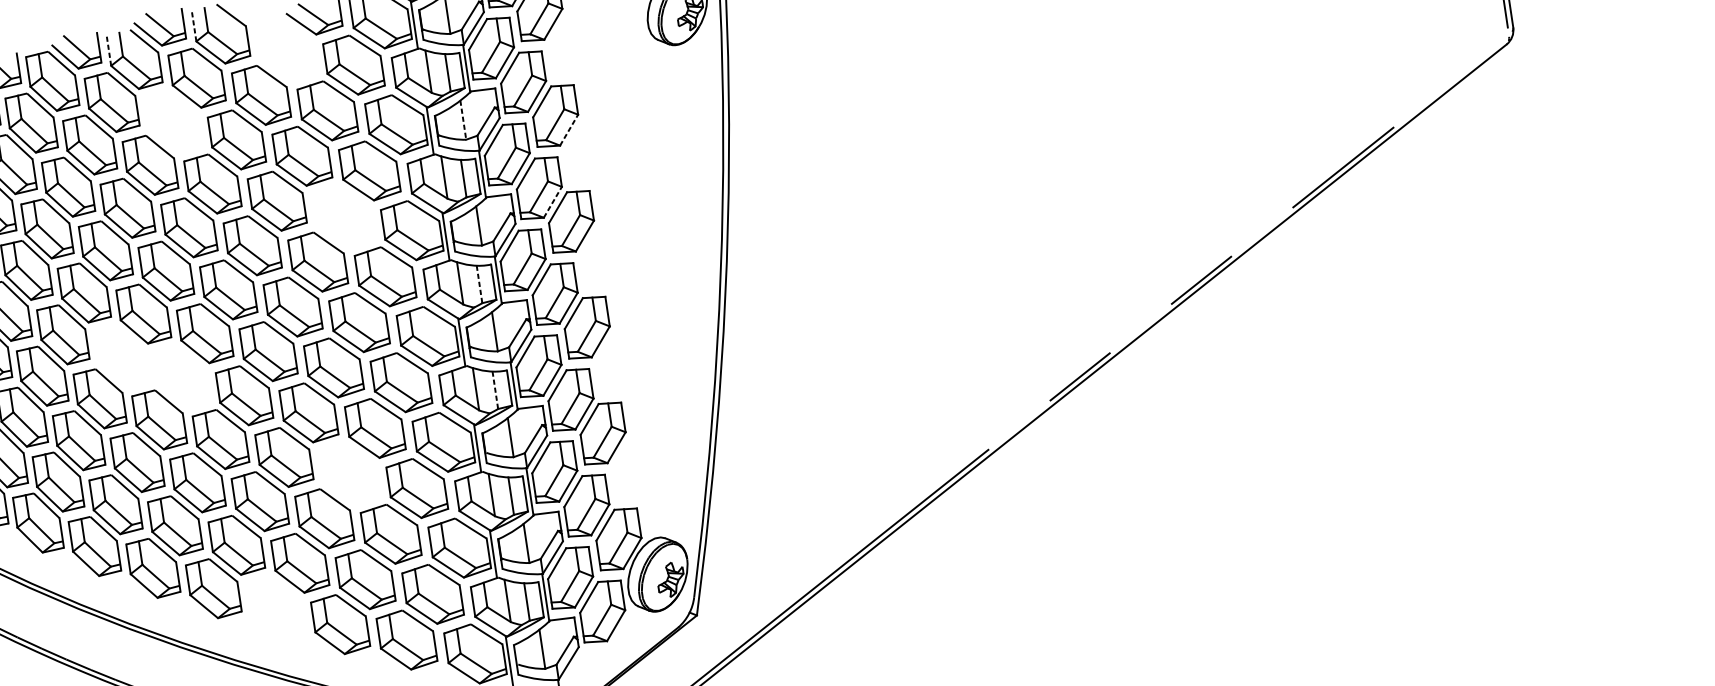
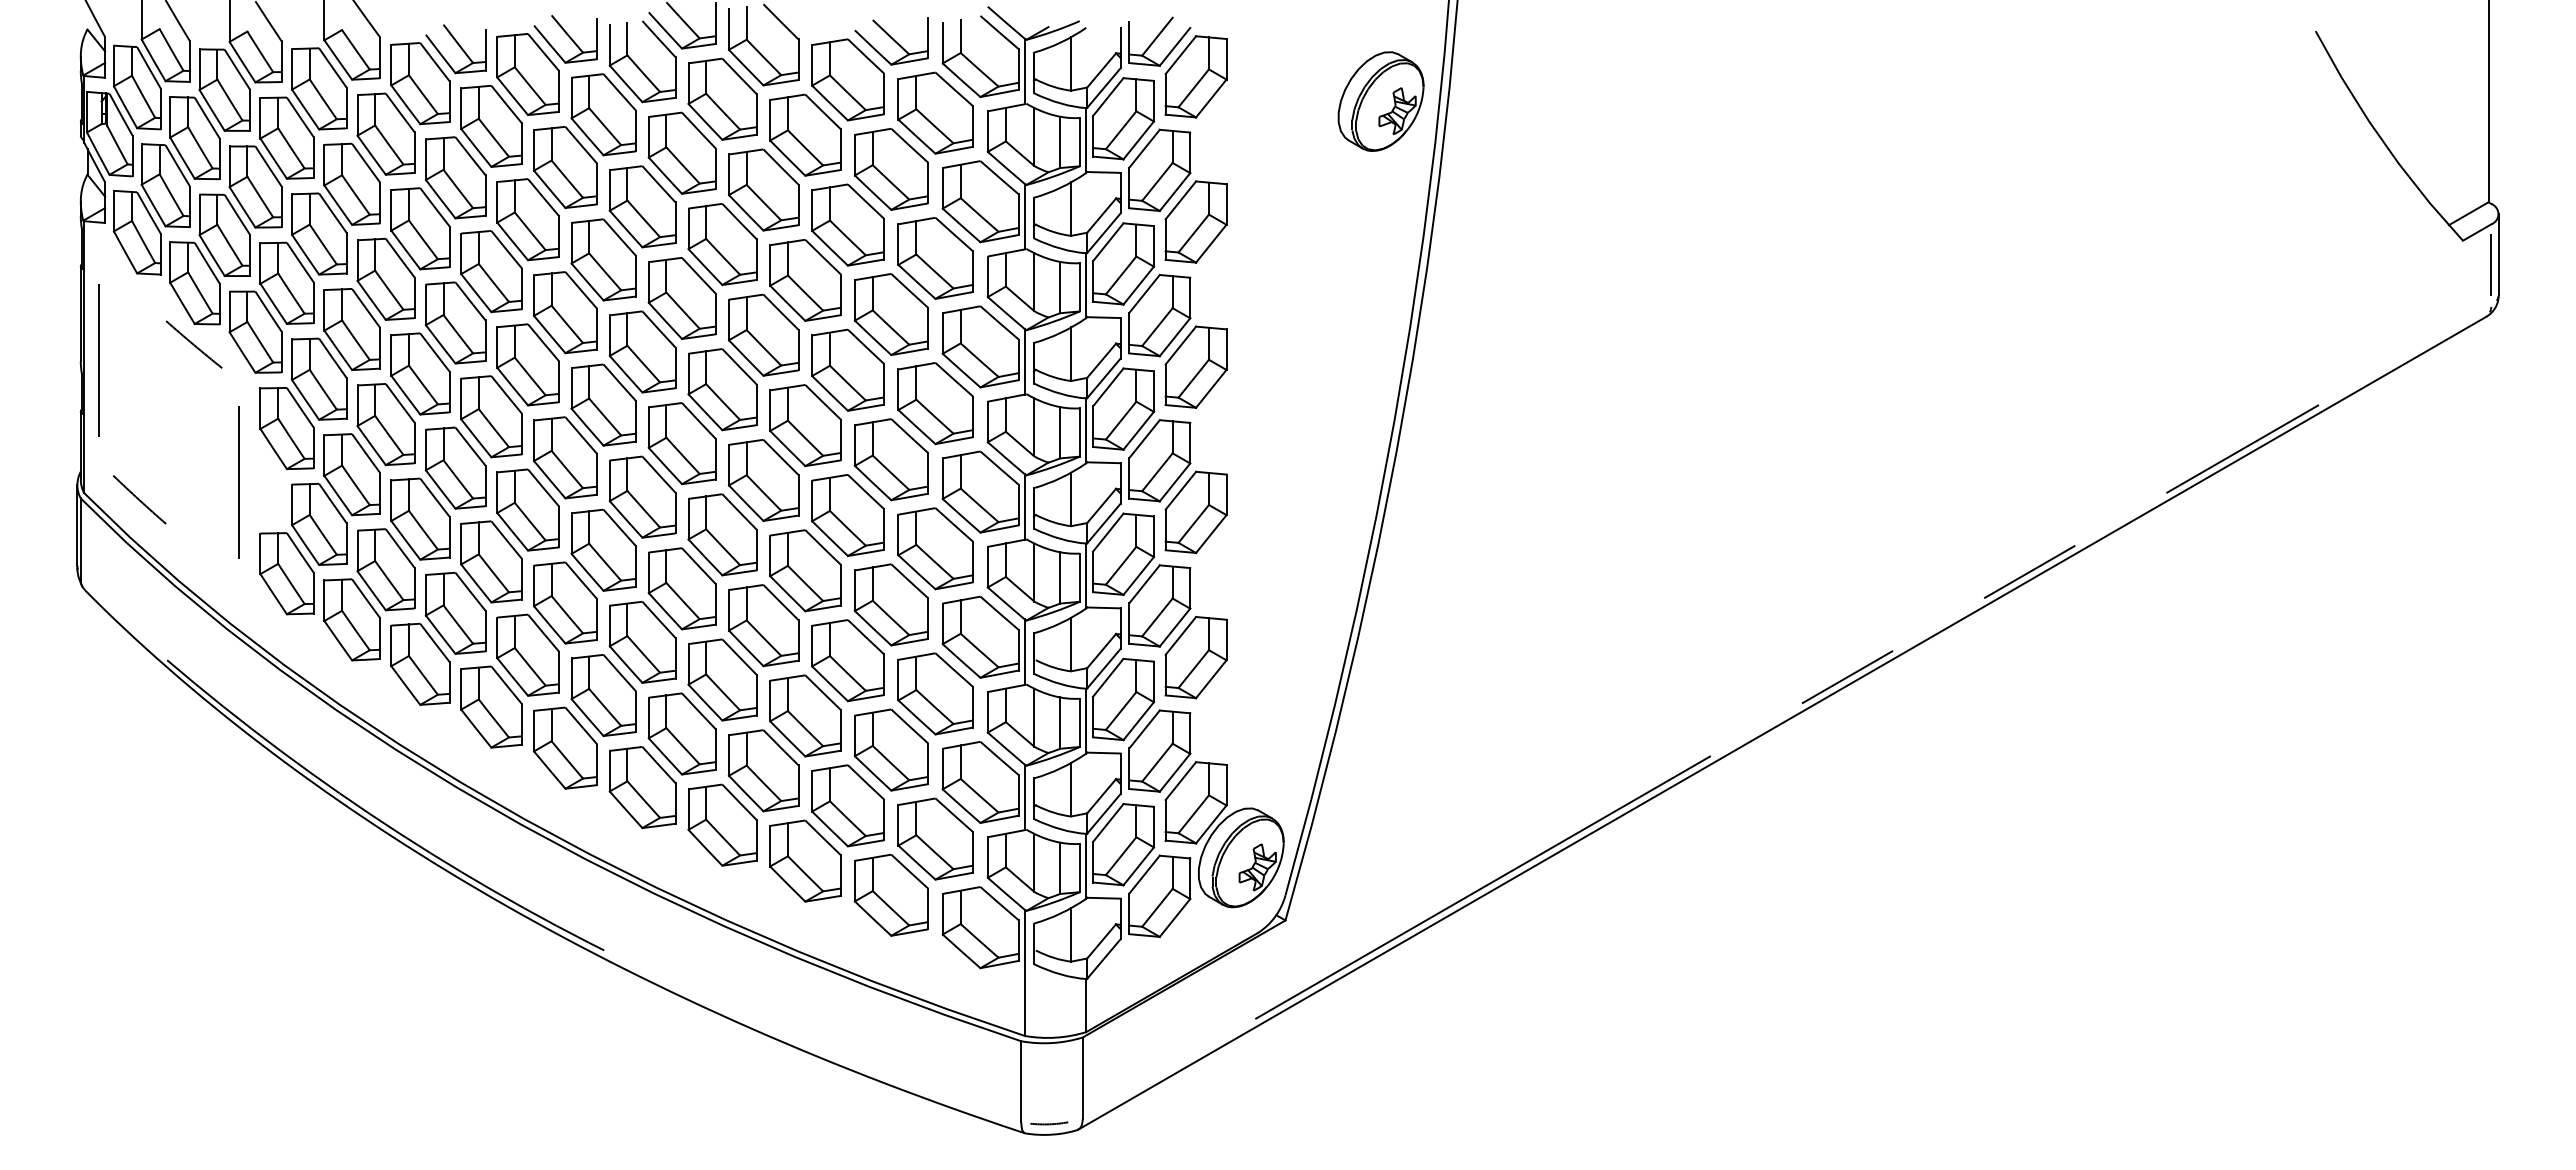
line: (193, 26) -> (728, 29), dashed -> solid
line: (108, 50) -> (609, 44), dashed -> solid
part: (286, 50) -> (847, 79), added
line: (463, 120) -> (1071, 209), dashed -> solid
part: (172, 121) -> (681, 152), added
line: (569, 130) -> (1211, 243), dashed -> solid
line: (553, 201) -> (1175, 336), dashed -> solid
part: (342, 216) -> (890, 314), added
line: (479, 284) -> (1060, 432), dashed -> solid
part: (121, 356) -> (565, 457), added
part: (182, 376) -> (642, 496), added
line: (495, 389) -> (1060, 577), dashed -> solid
part: (349, 473) -> (847, 660), added
part: (276, 606) -> (722, 824), added

